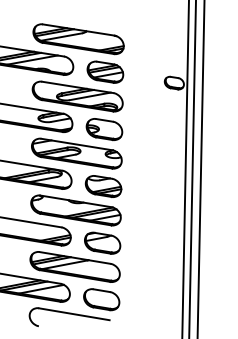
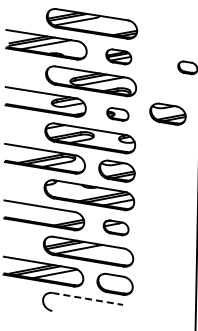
part: (105, 71) -> (118, 56), size x0.7
part: (104, 129) -> (117, 114), size x0.6
part: (154, 129) -> (167, 114), added
part: (102, 242) -> (115, 227), size x0.7
line: (74, 314) -> (87, 299), solid -> dashed

